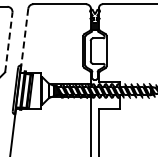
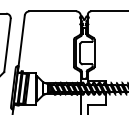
line: (8, 41) -> (7, 44), dashed -> solid
line: (24, 41) -> (21, 44), dashed -> solid

